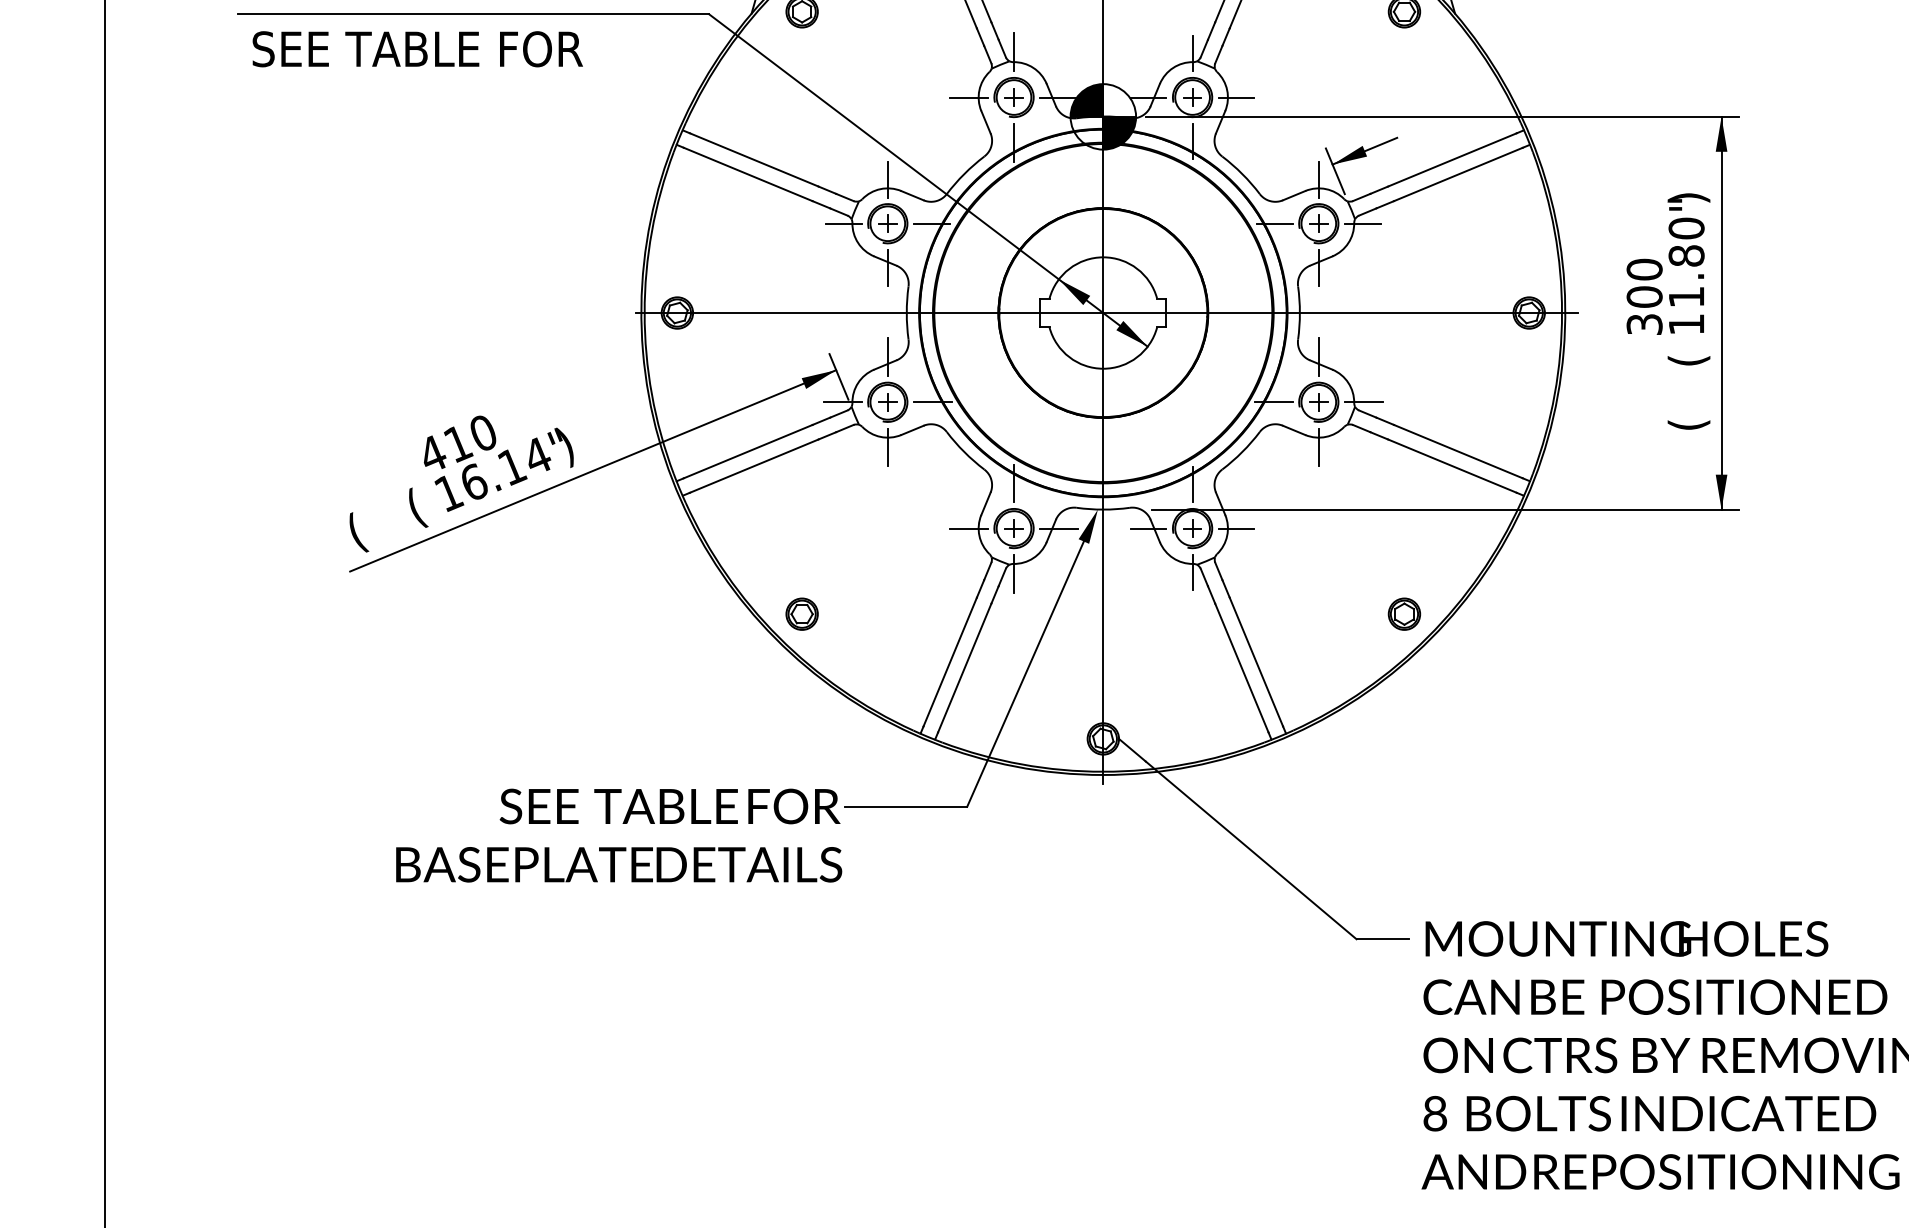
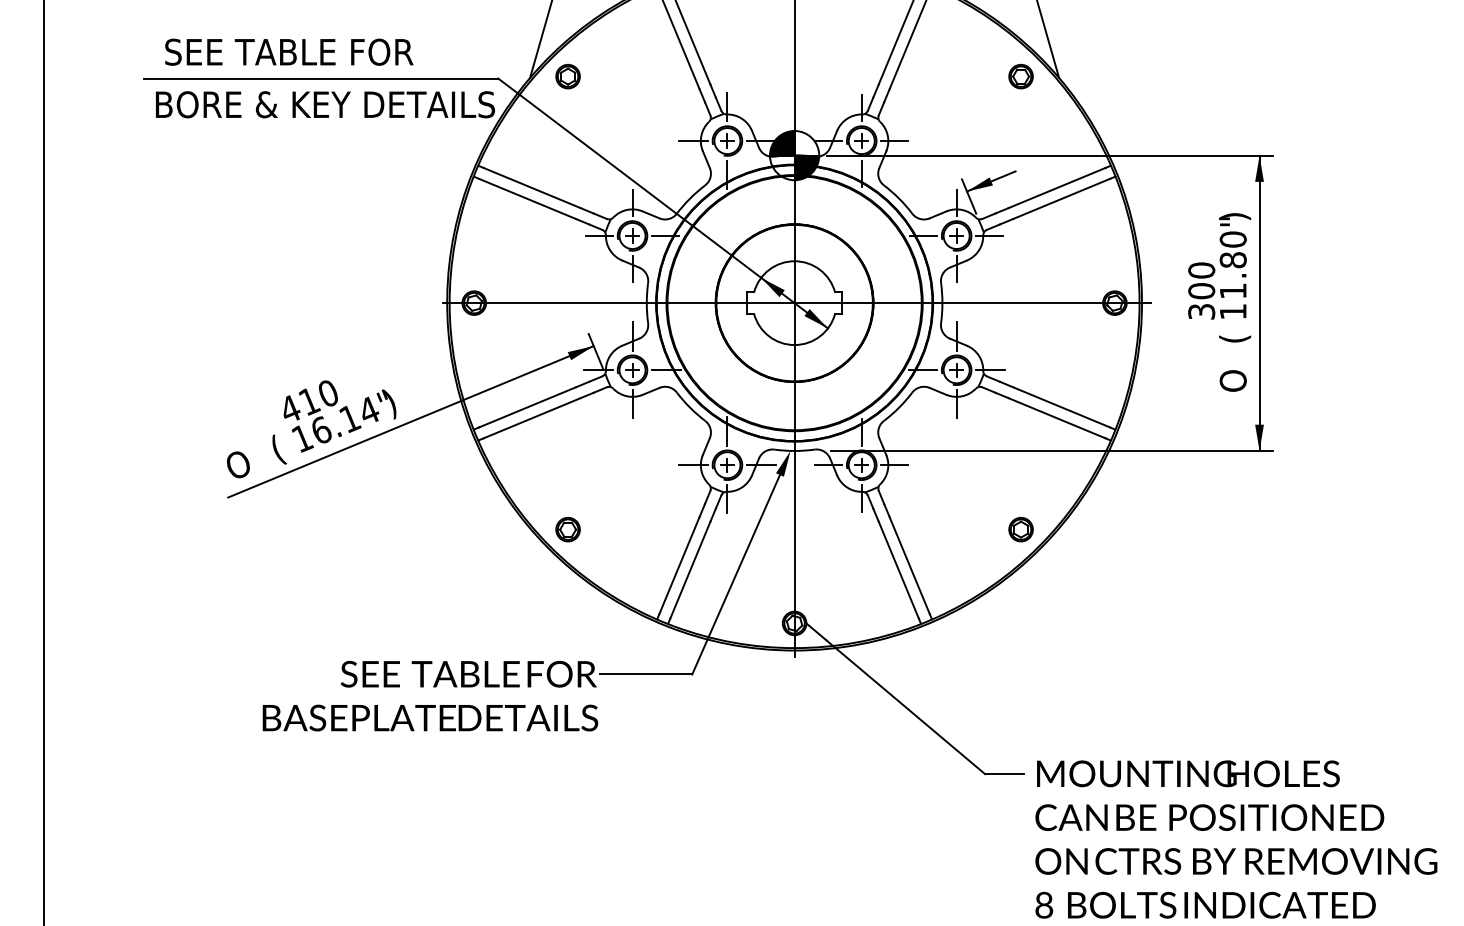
text: (478, 48) -> (324, 104), SEE TABLE FOR -> BORE & KEY DETAILS
text: (1689, 415) -> (1235, 380), ( -> O
text: (362, 531) -> (237, 467), ( -> O

